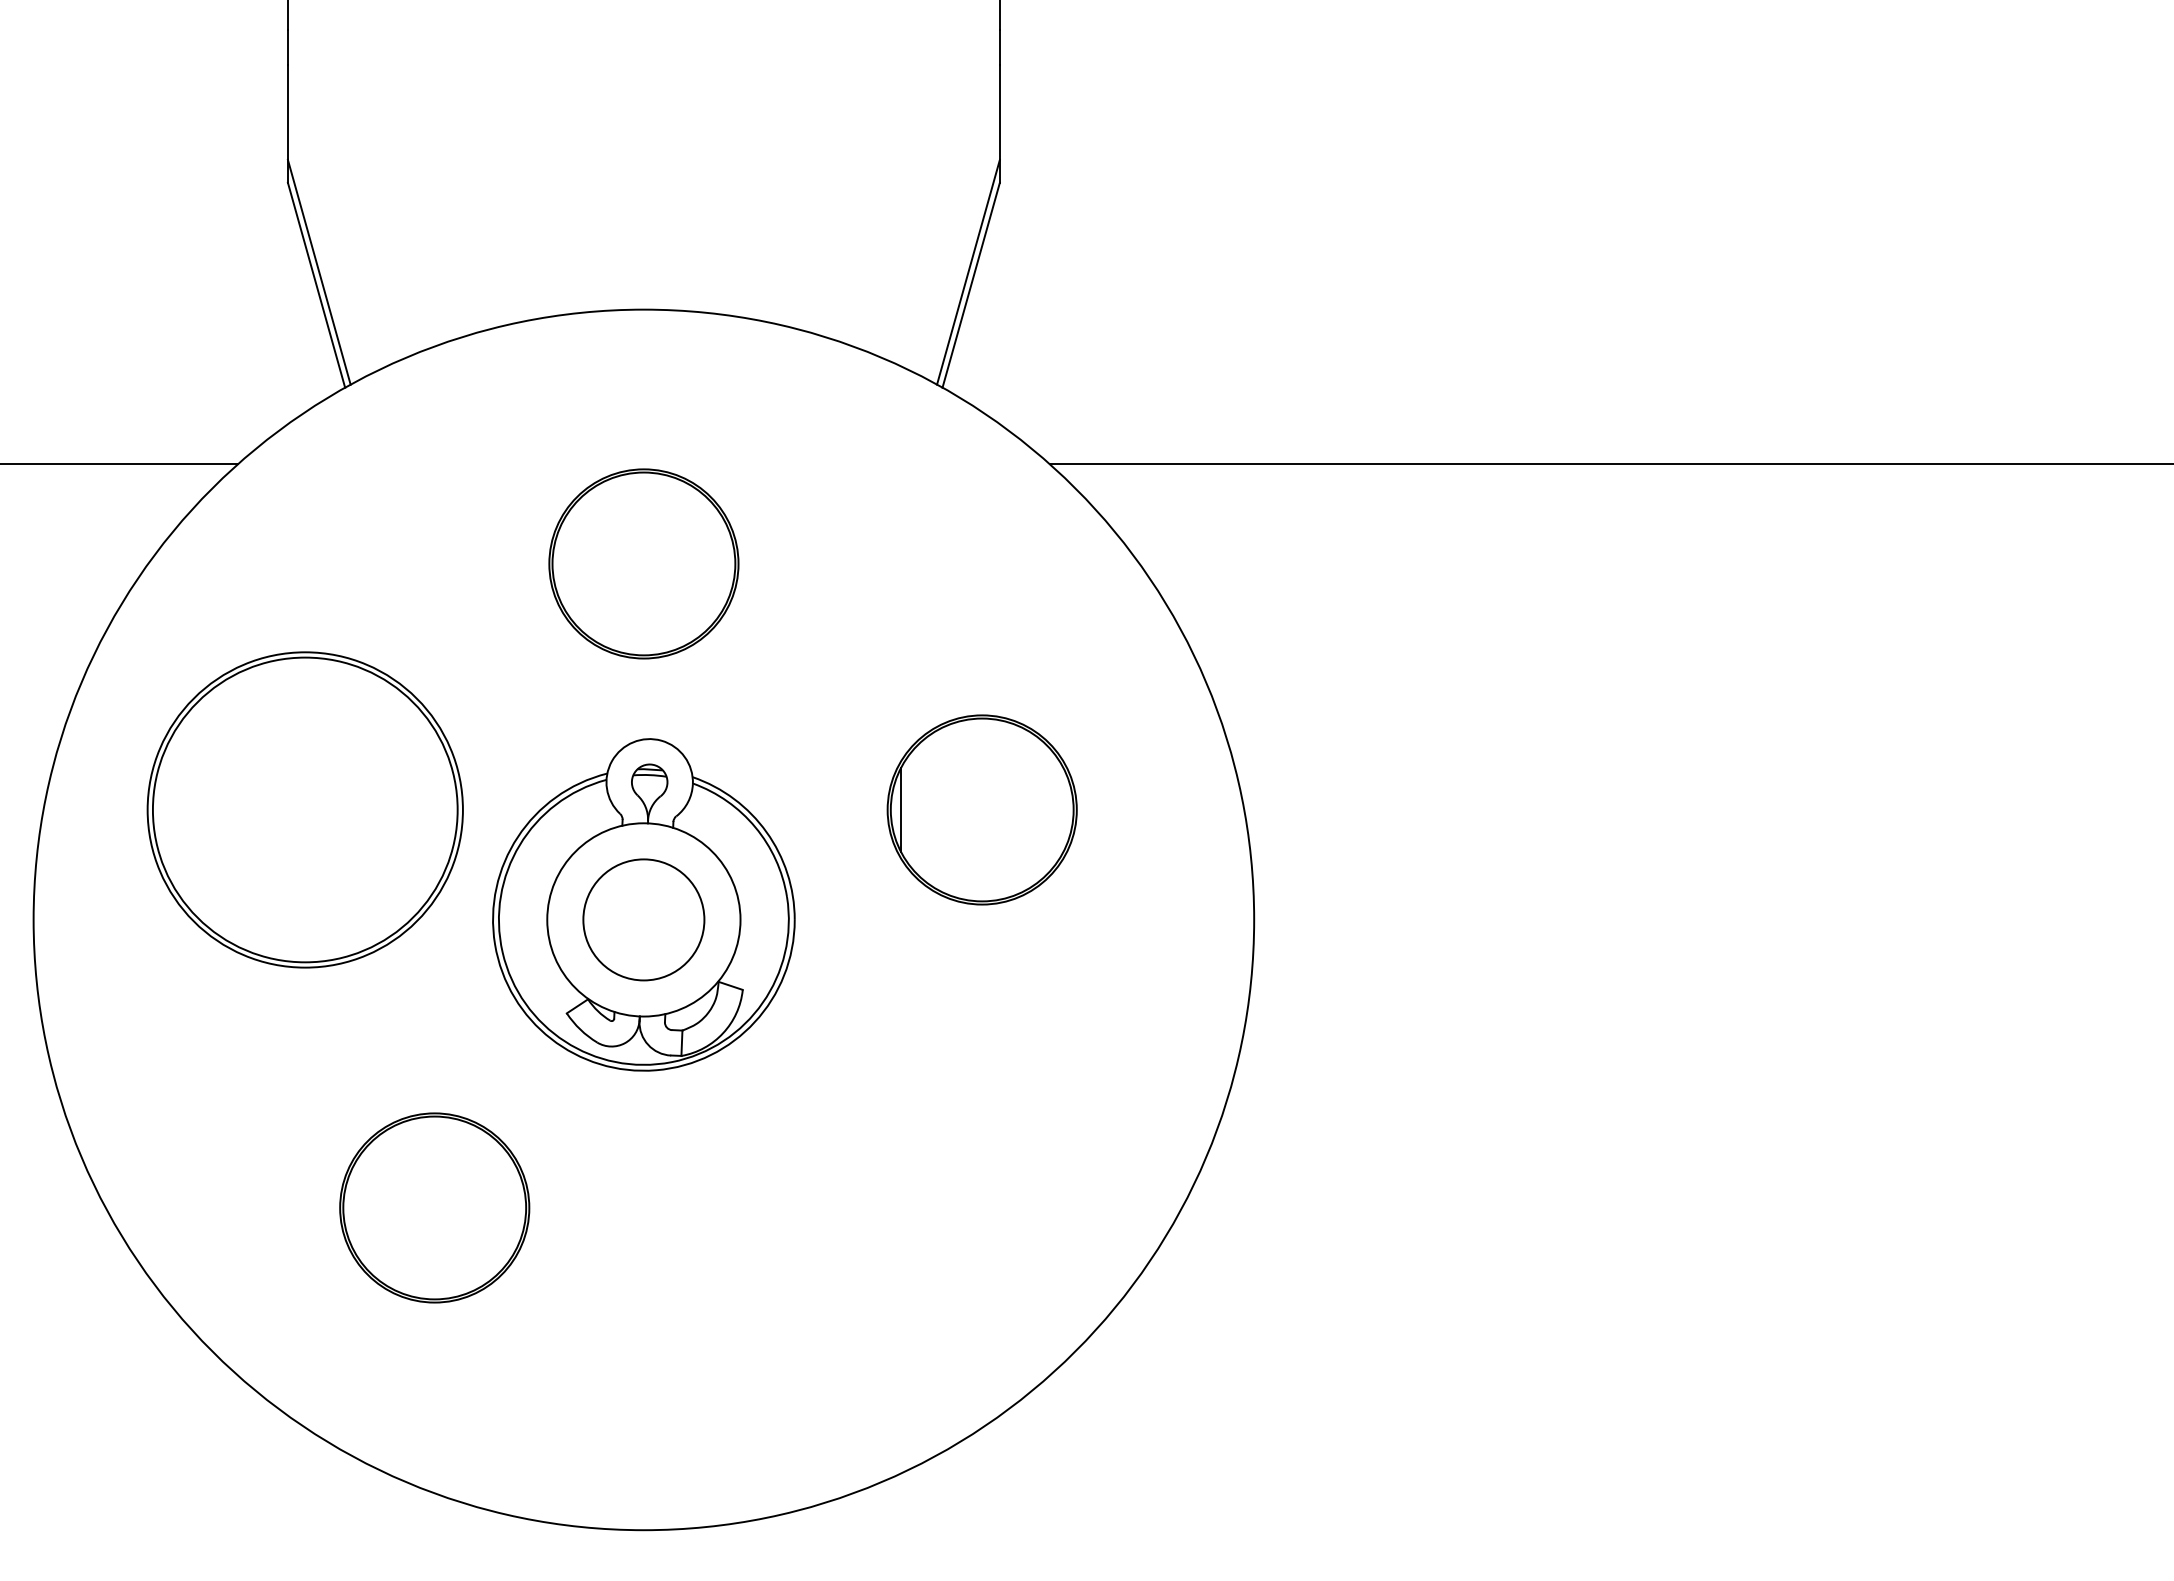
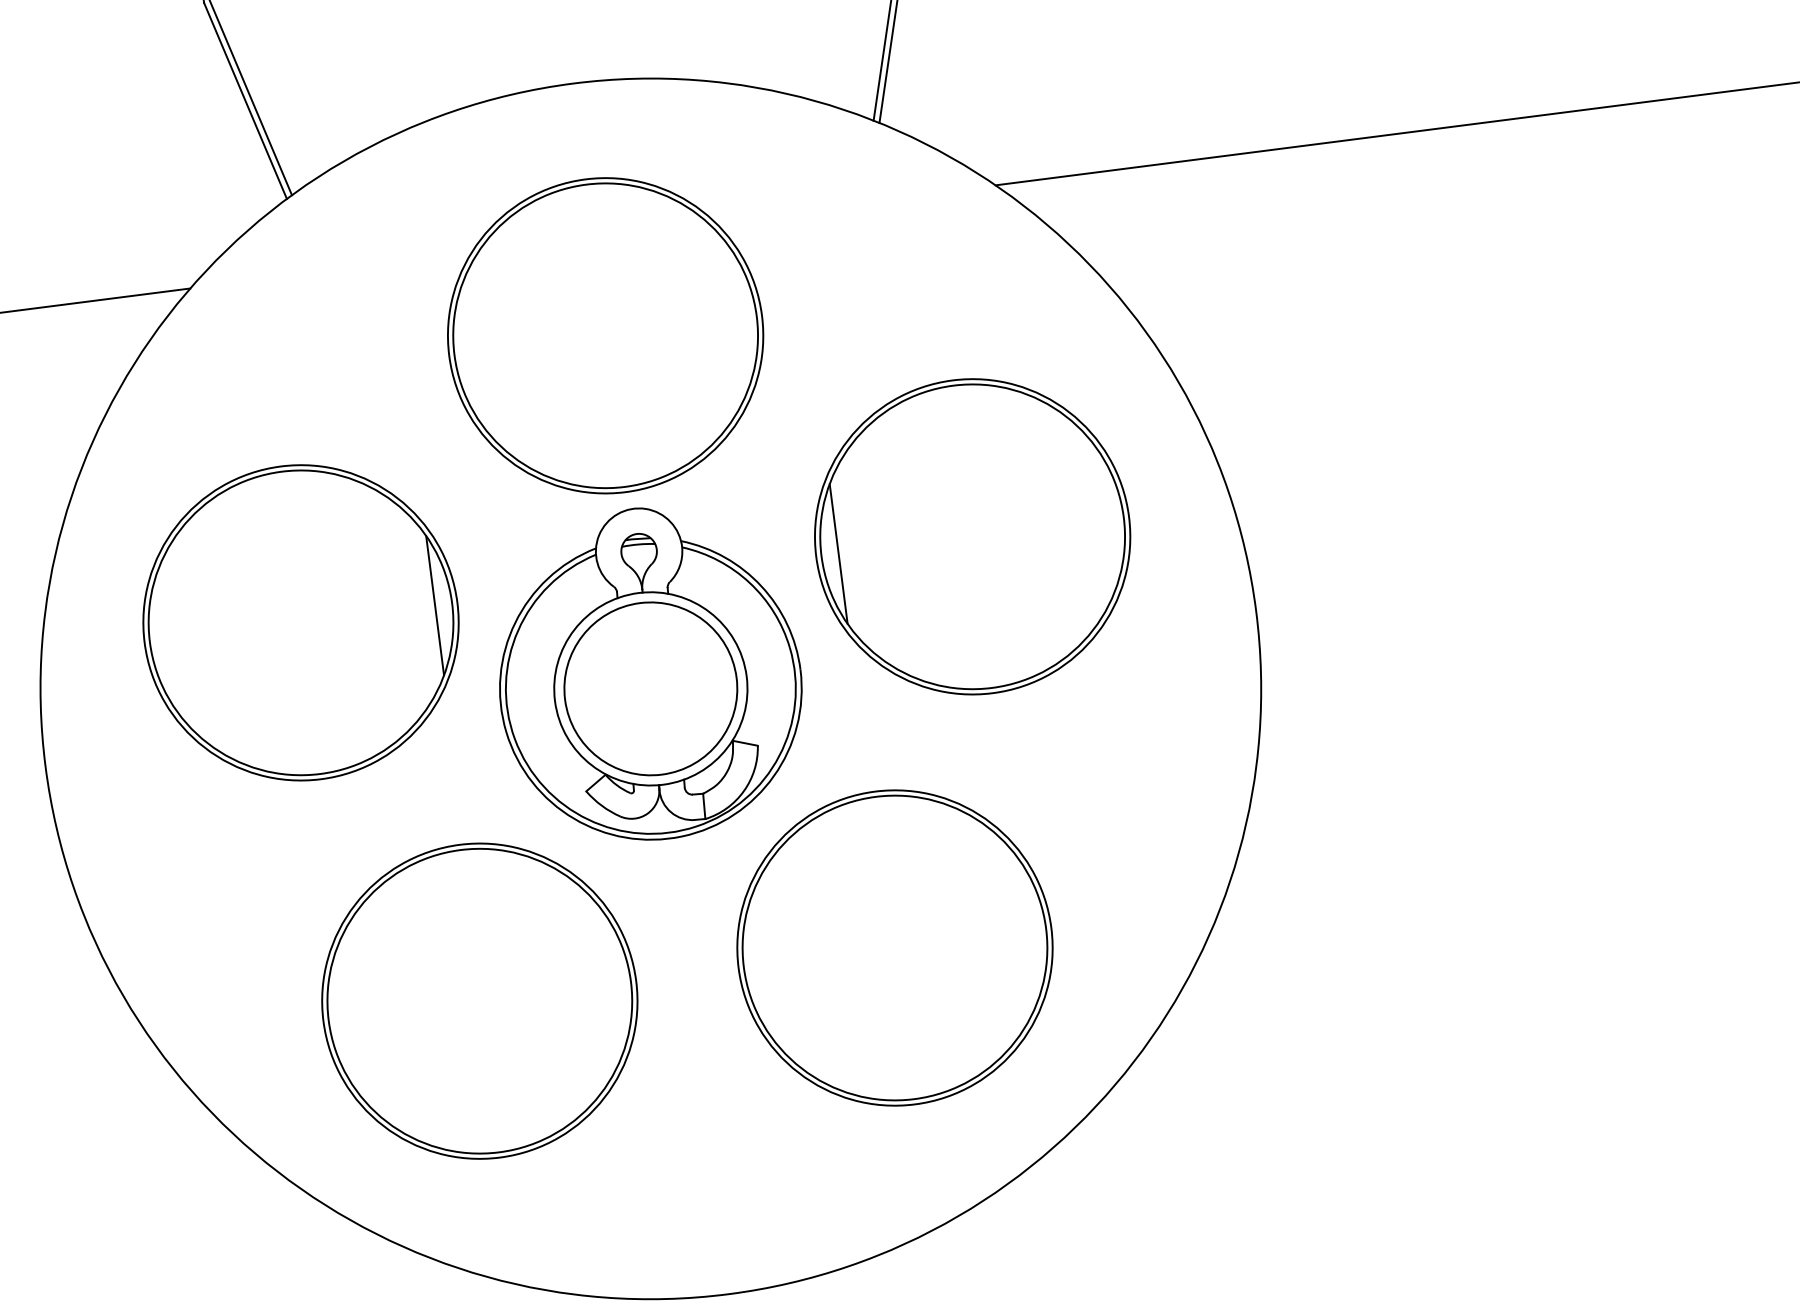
part: (643, 563) -> (605, 335), size x1.67
line: (440, 809) -> (435, 605), added
part: (981, 809) -> (971, 536), size x1.67
circle: (643, 919) -> (650, 688), size x1.43
part: (434, 1207) -> (479, 1000), size x1.67
part: (852, 1207) -> (894, 947), added

